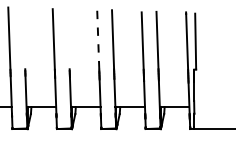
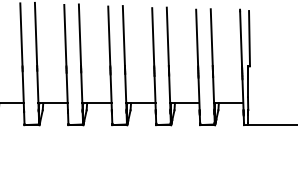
line: (23, 37) -> (79, 34), added
line: (68, 38) -> (123, 35), added
line: (98, 40) -> (153, 37), dashed -> solid

